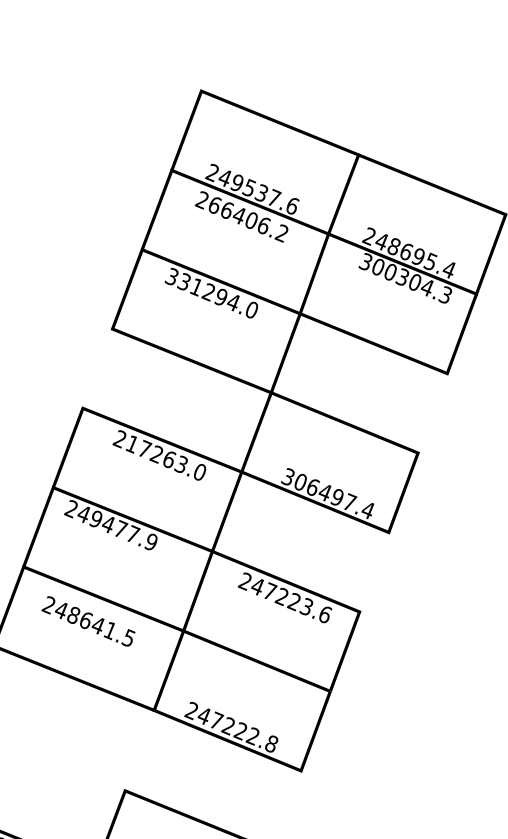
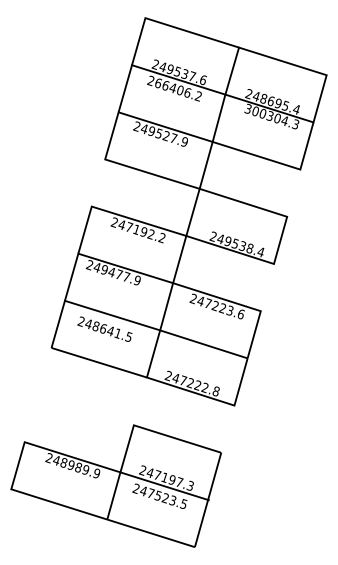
text: (209, 291) -> (159, 133), 331294.0 -> 249527.9
text: (165, 458) -> (141, 231), 217263.0 -> 247192.2
text: (318, 489) -> (231, 242), 306497.4 -> 249538.4

